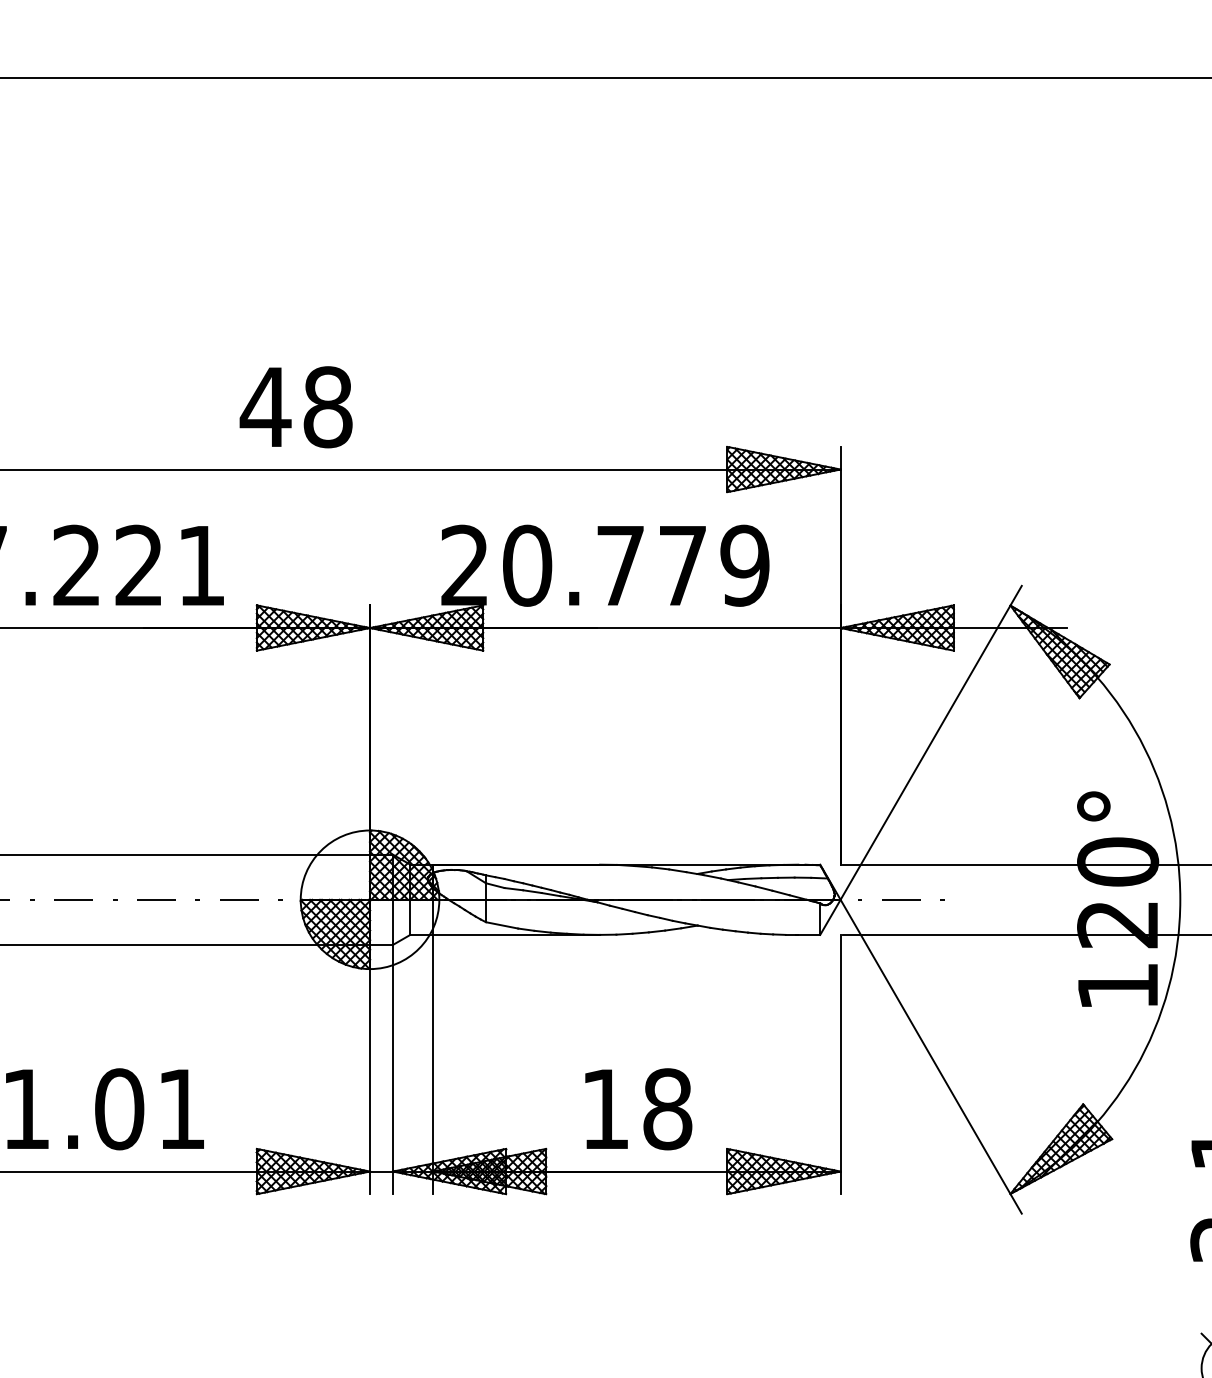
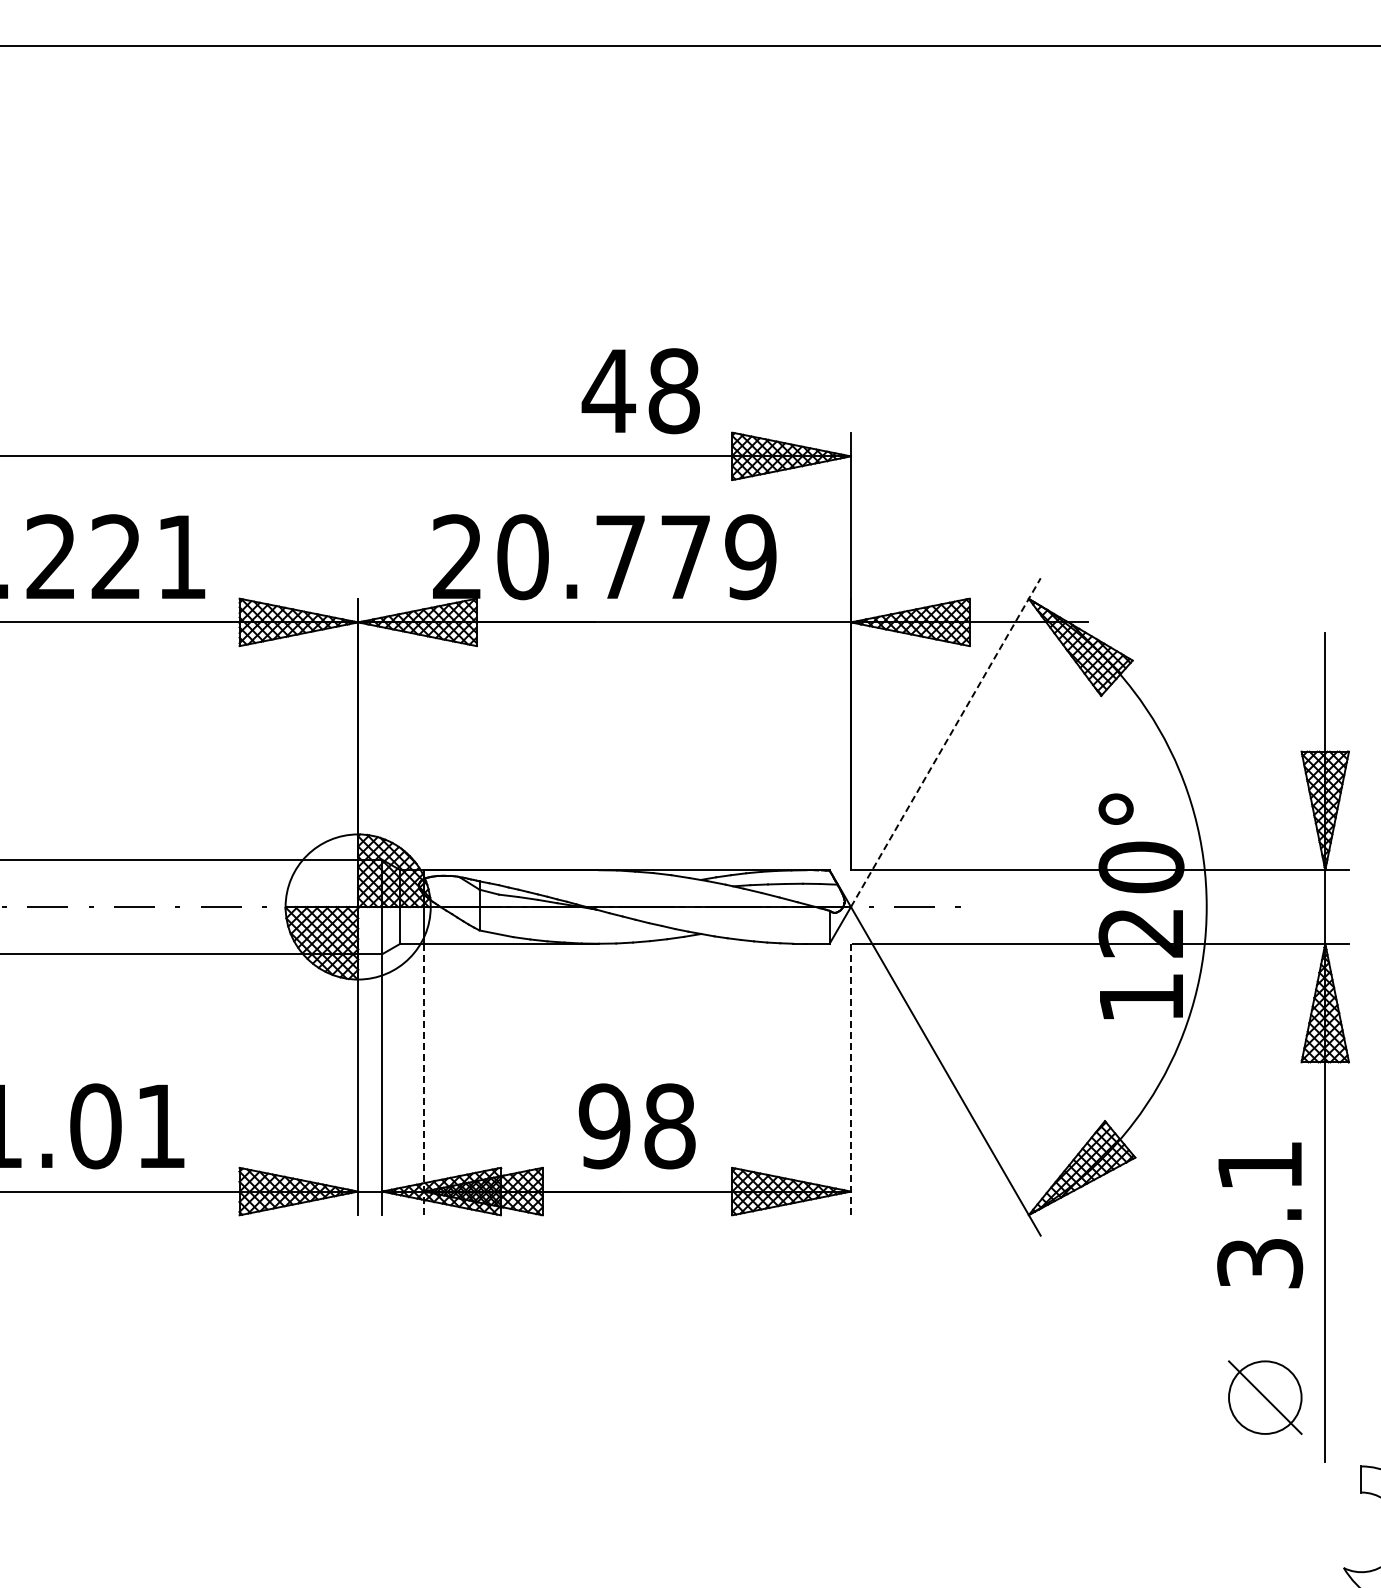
text: (295, 407) -> (640, 391), moved
line: (930, 742) -> (945, 742), solid -> dashed
line: (433, 1064) -> (424, 1079), solid -> dashed
line: (840, 1064) -> (850, 1079), solid -> dashed
text: (605, 1109) -> (604, 1126), 18 -> 98

